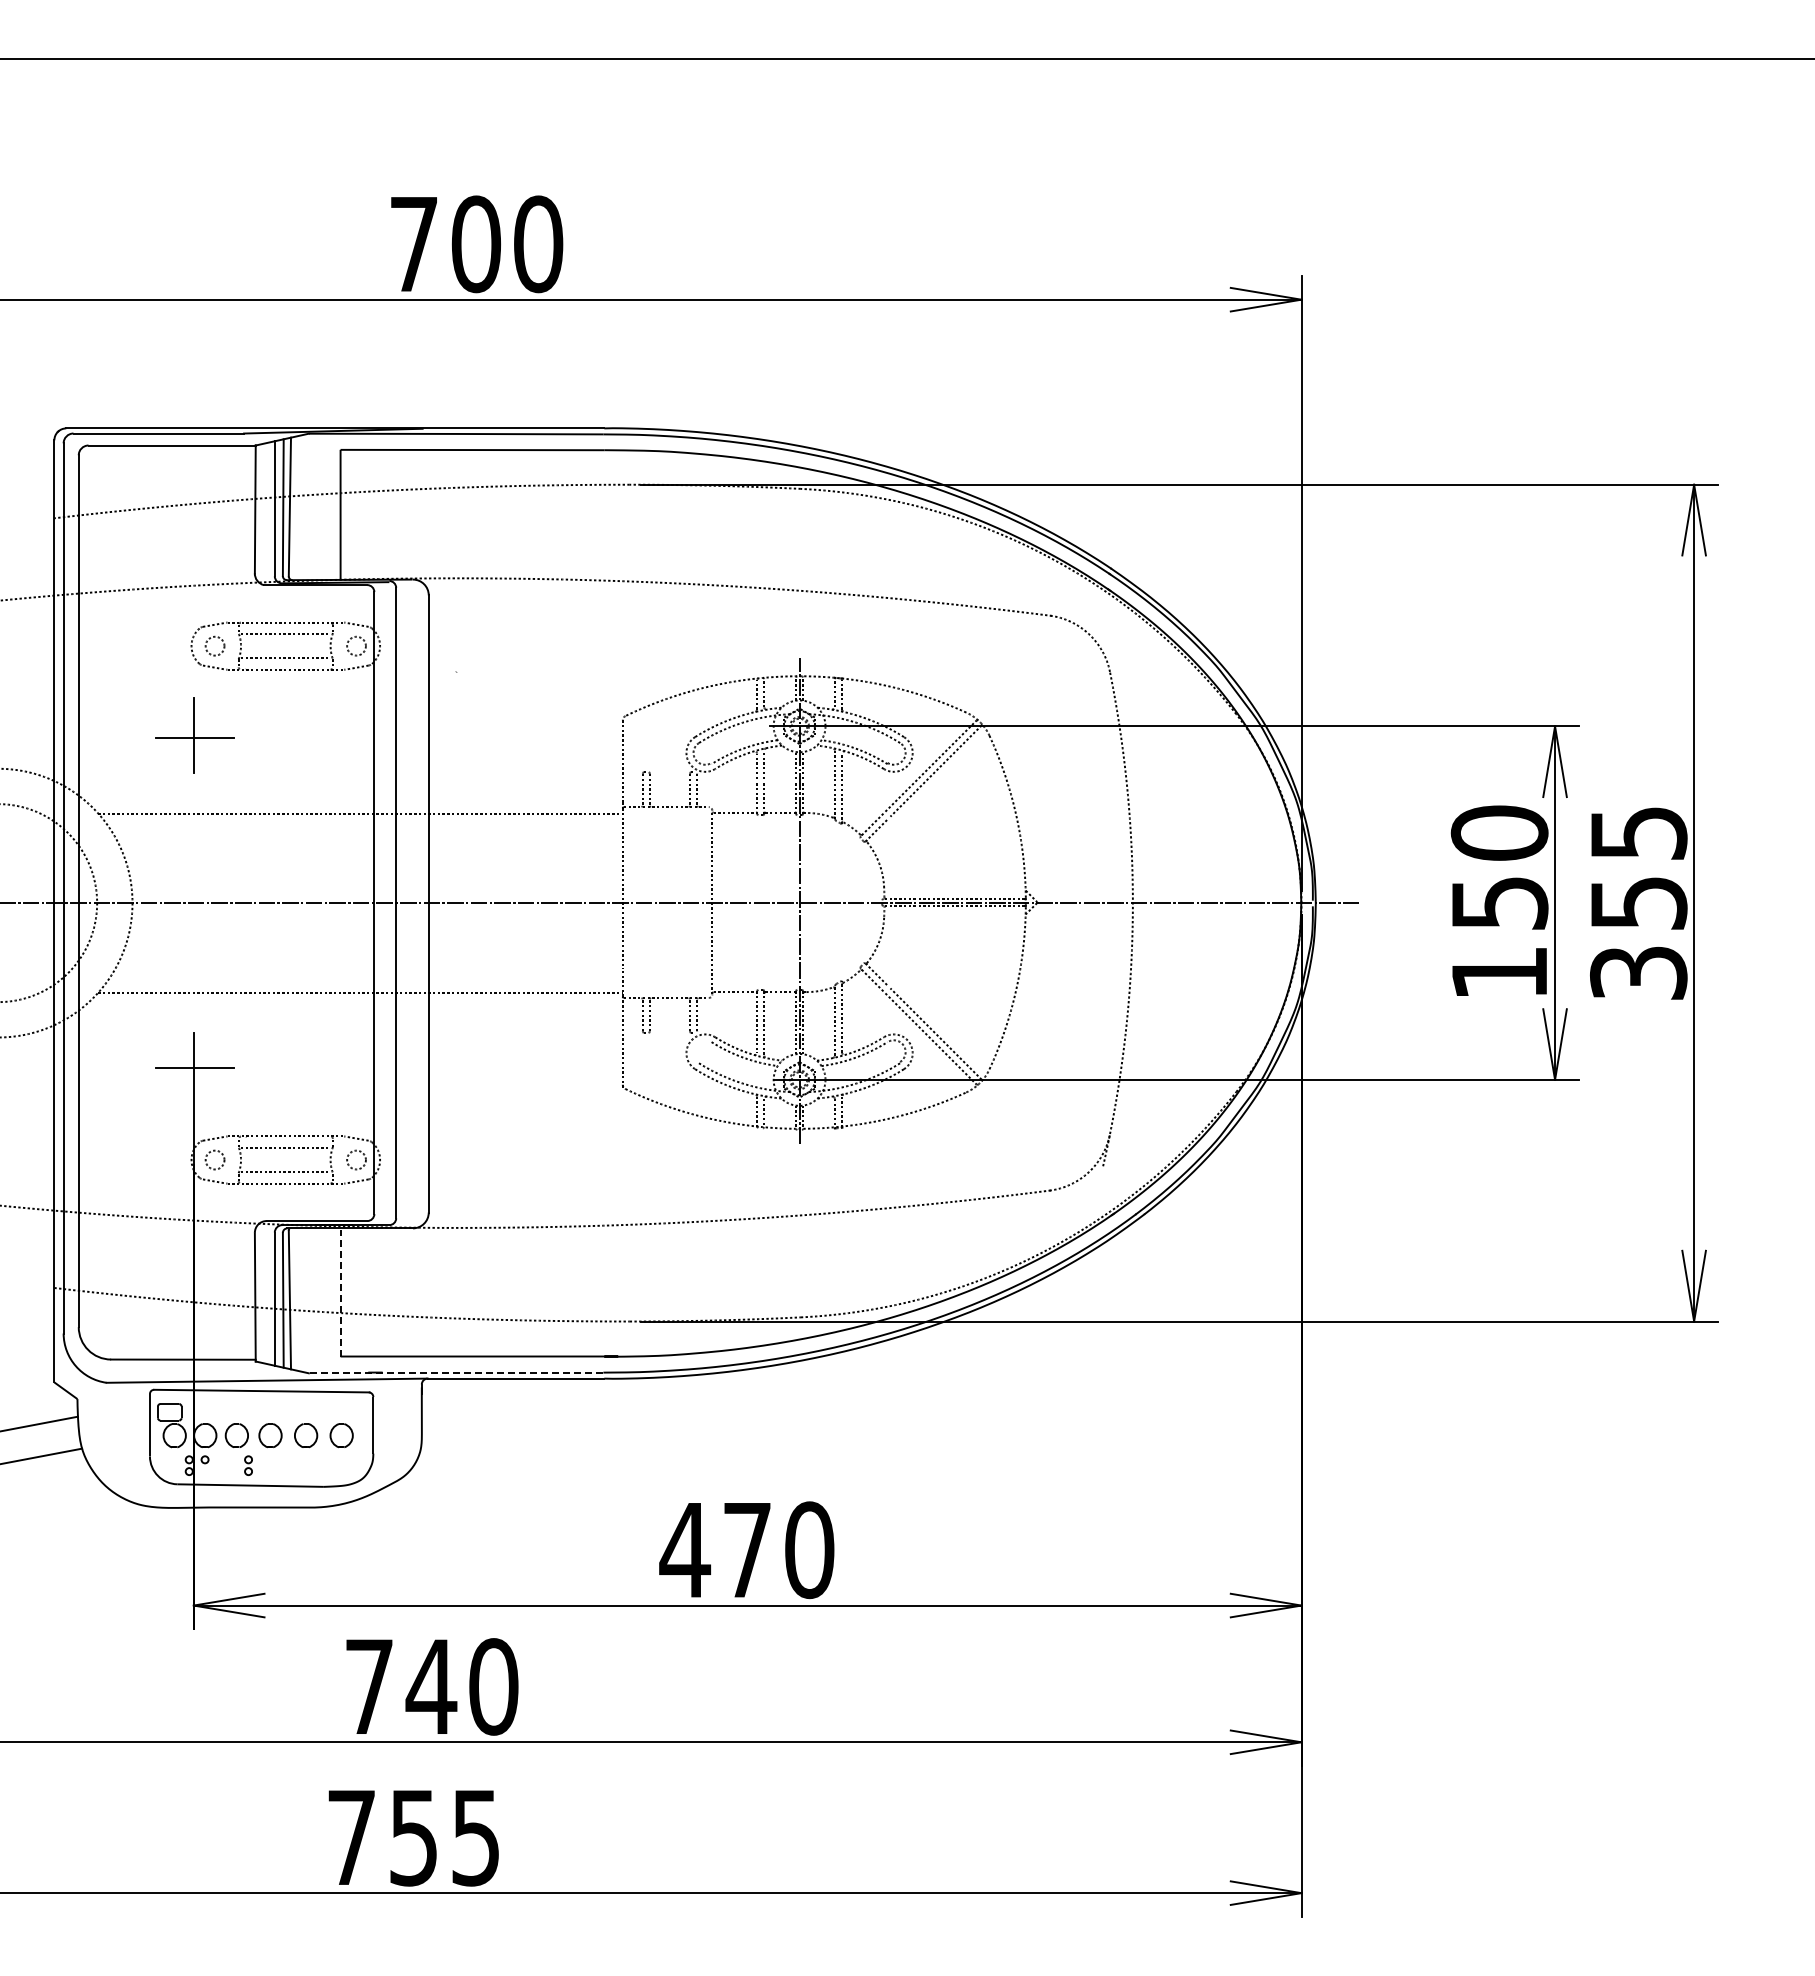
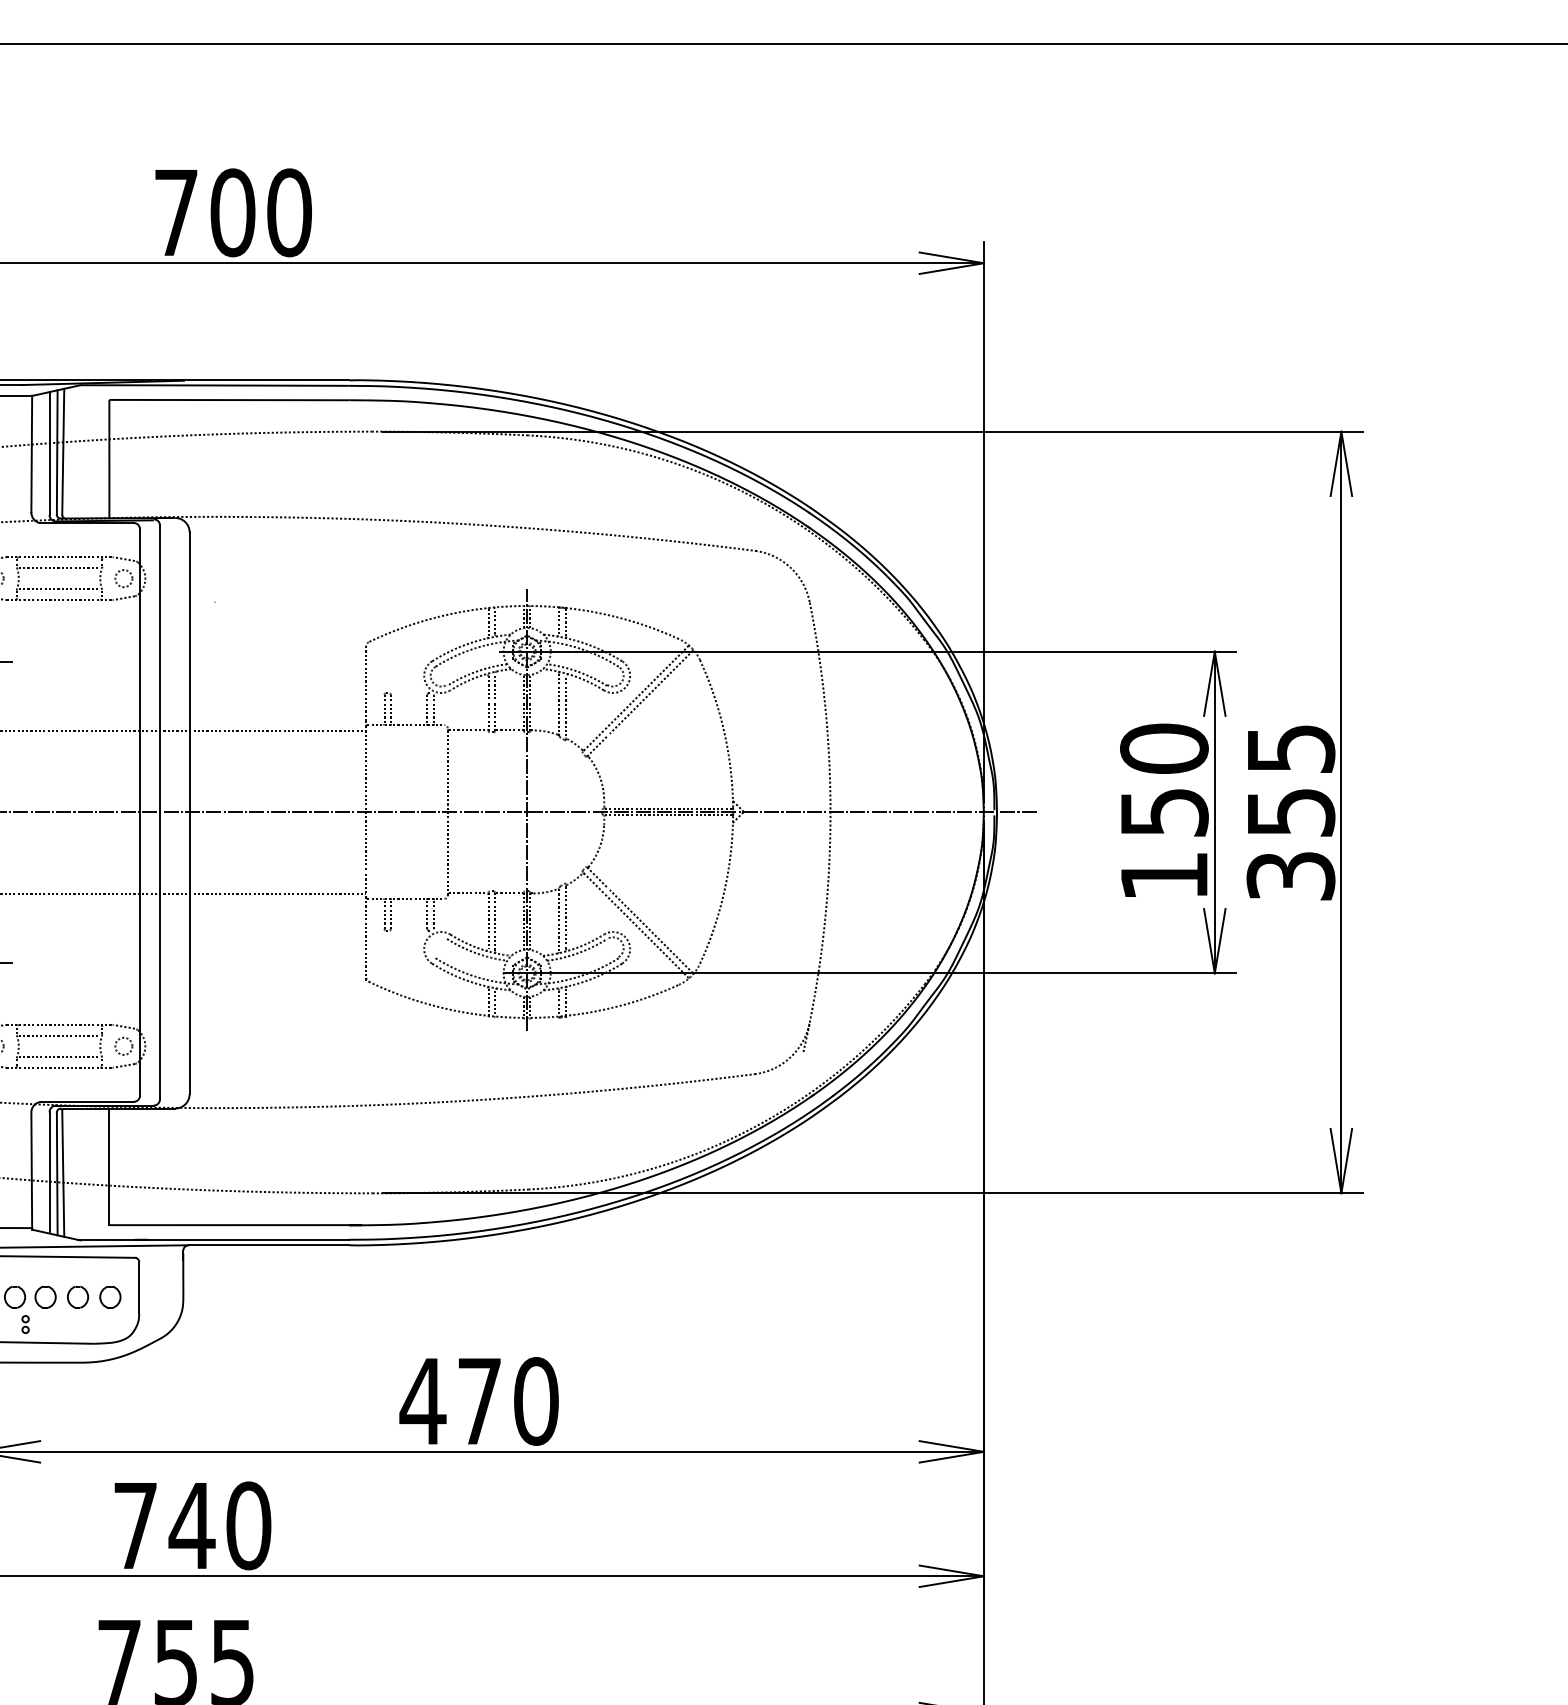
line: (340, 1292) -> (109, 1166), dashed -> solid
line: (454, 1372) -> (213, 1239), dashed -> solid

